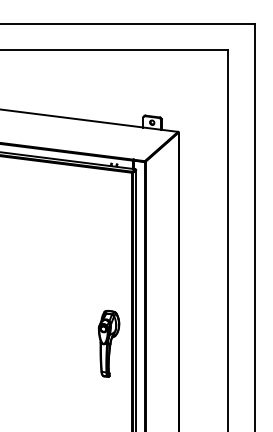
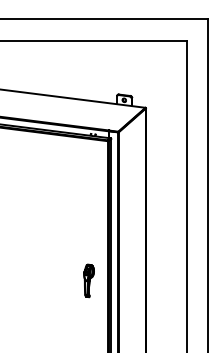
part: (108, 343) -> (88, 280), size x0.6

